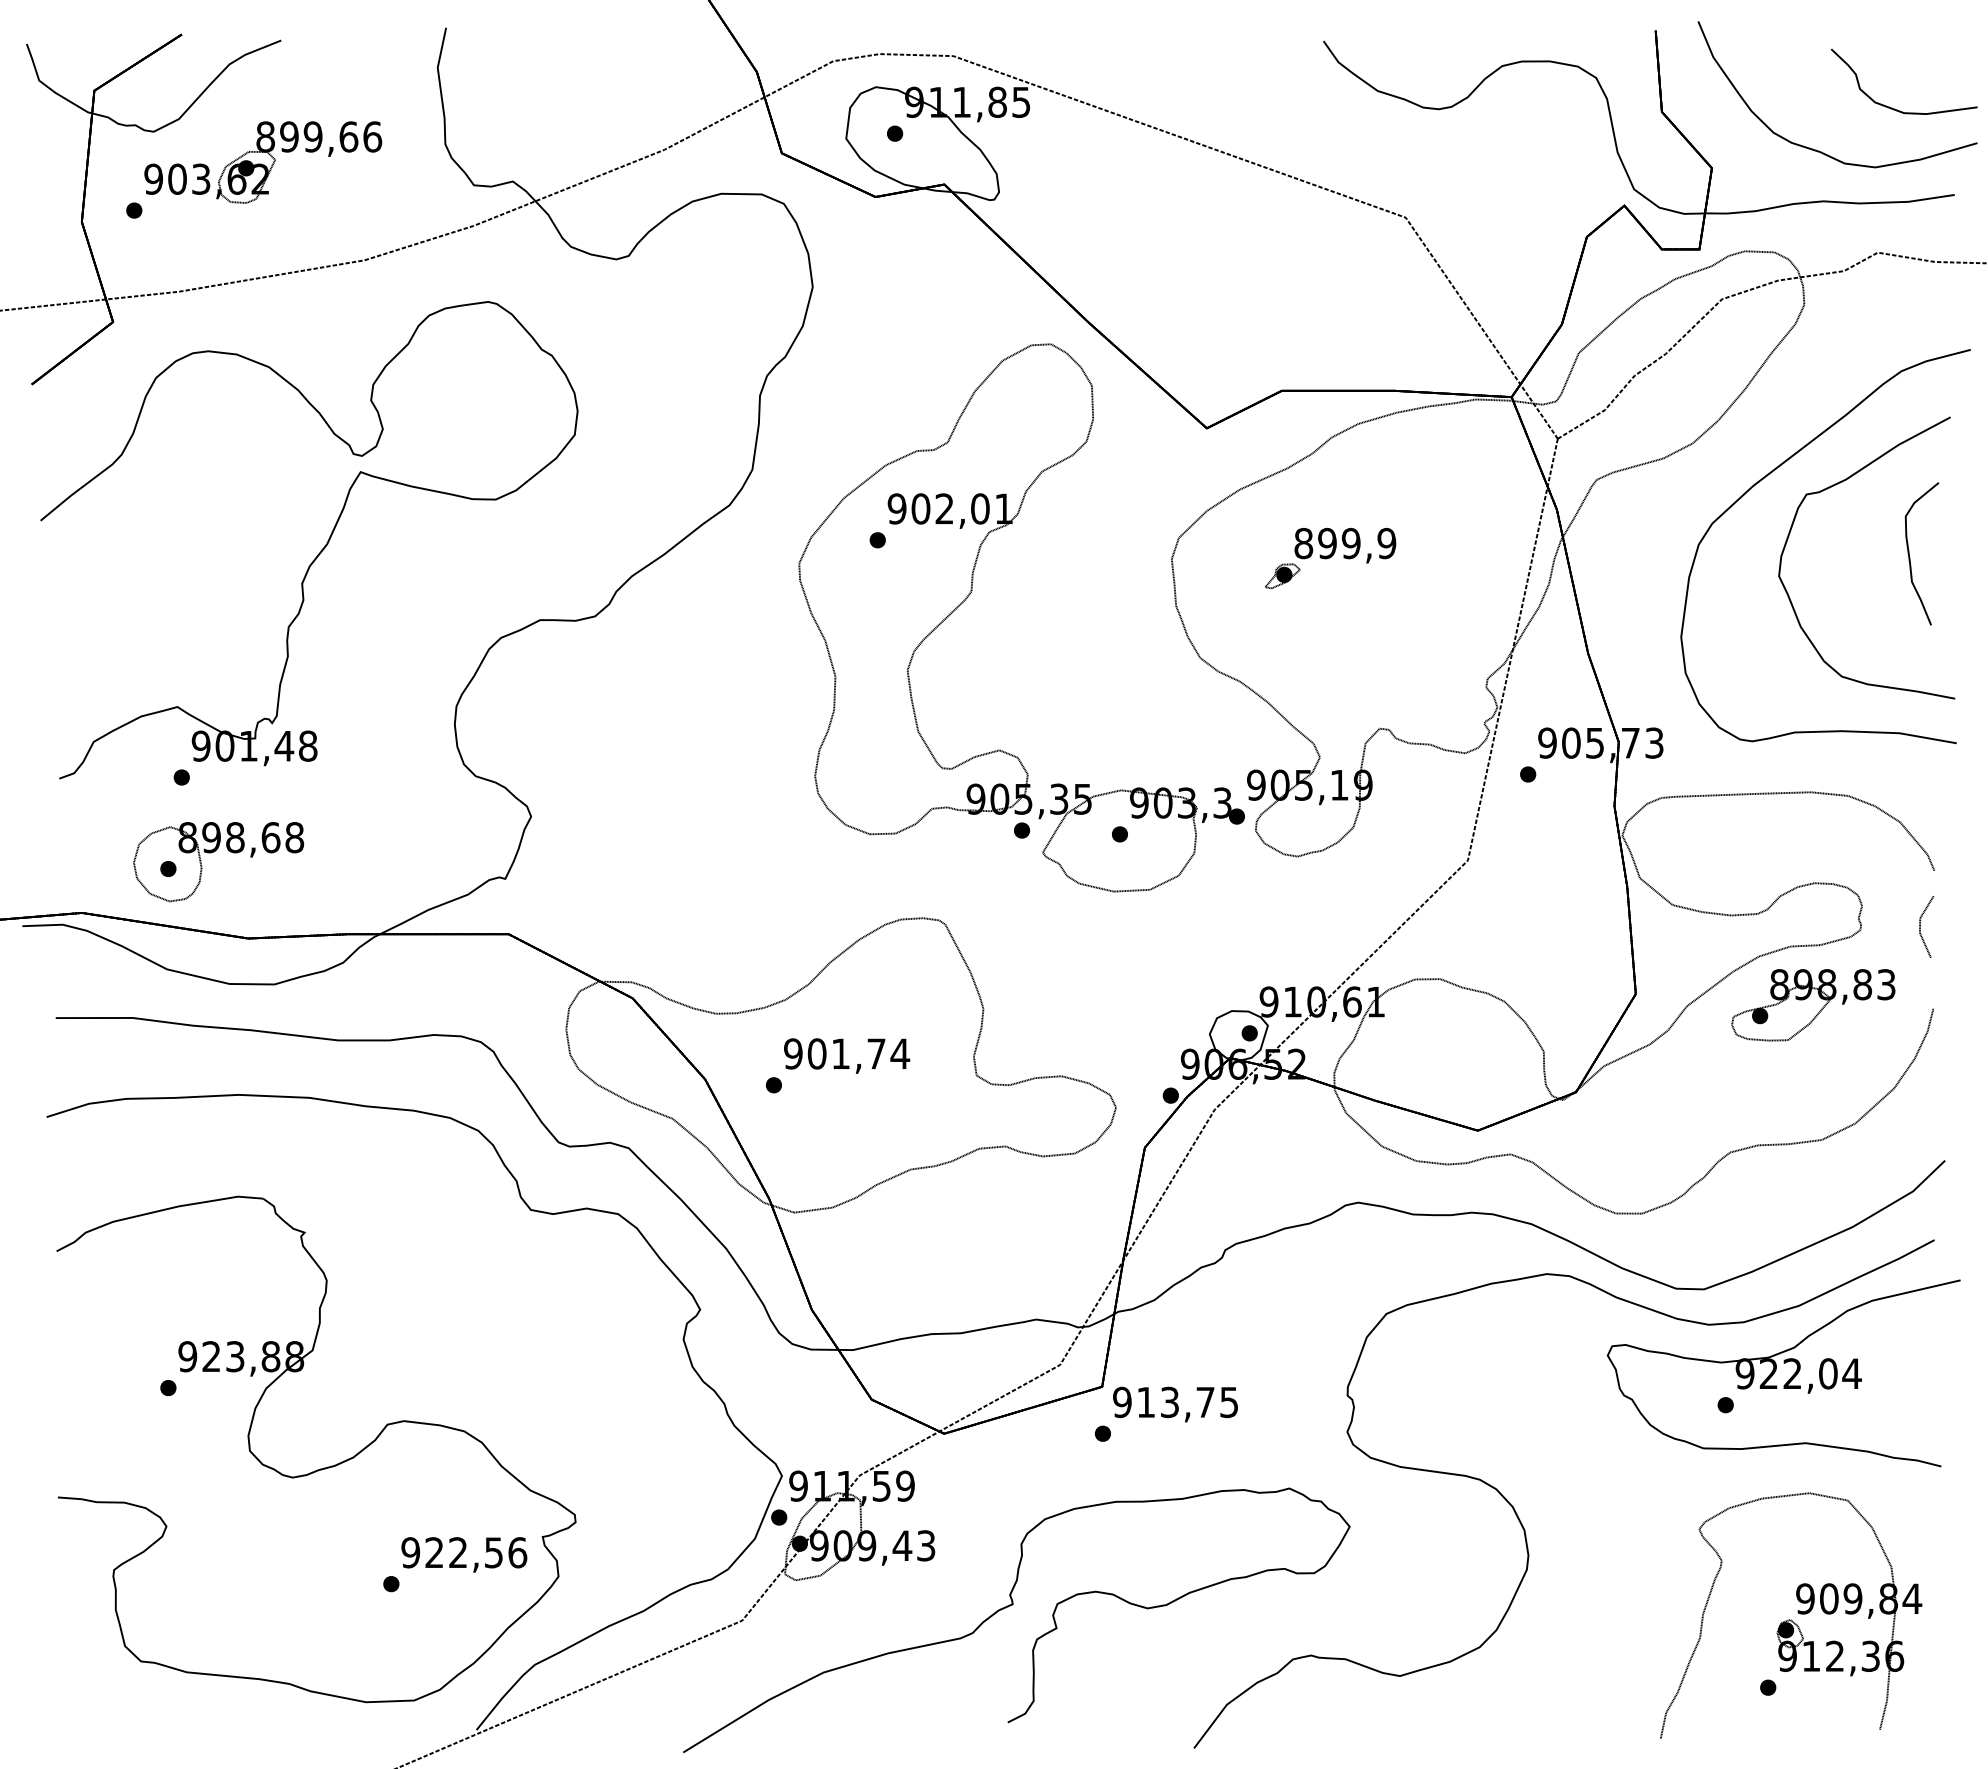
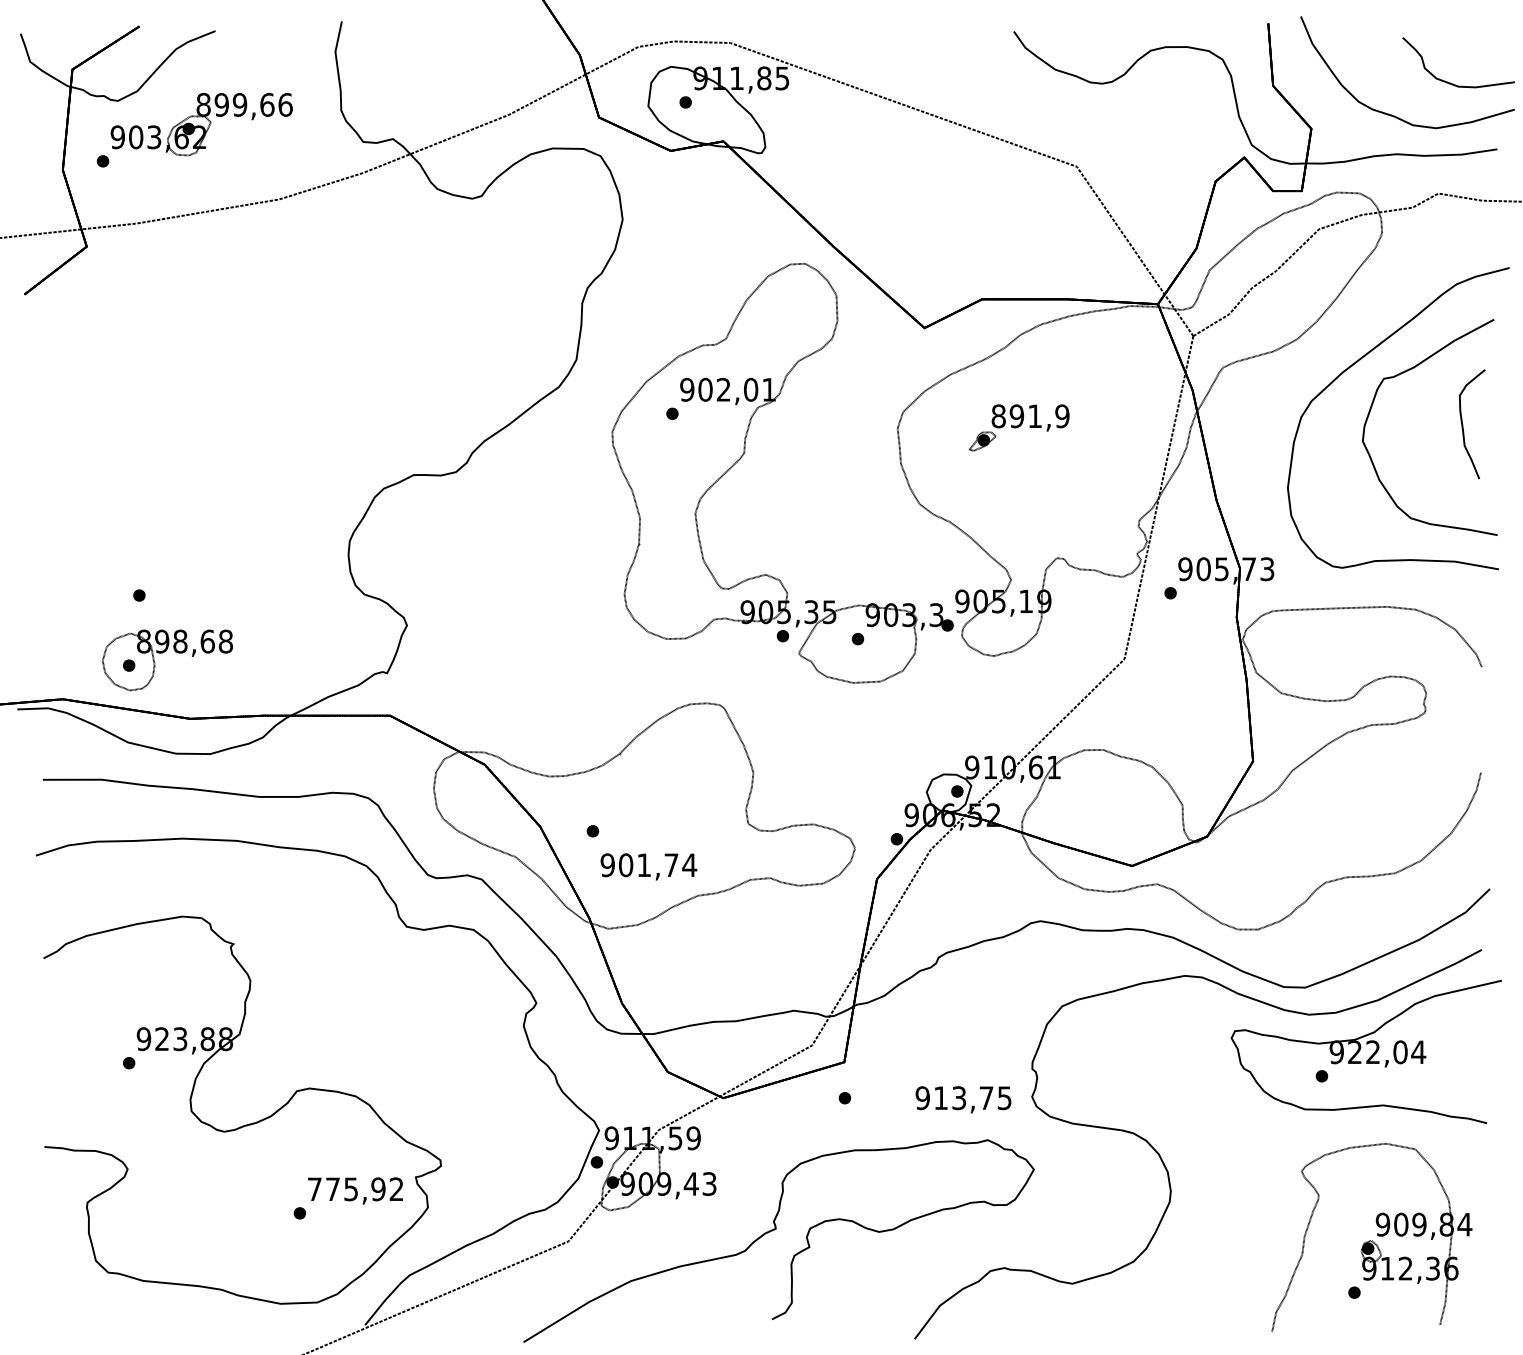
text: (1351, 543) -> (1035, 416), 899,9 -> 891,9
part: (320, 550) -> (245, 421), removed
line: (1920, 926) -> (1471, 709), removed
part: (1812, 1004) -> (1388, 769), removed
text: (846, 1055) -> (648, 866), moved
text: (1175, 1404) -> (963, 1099), moved
text: (463, 1552) -> (355, 1189), 922,56 -> 775,92

